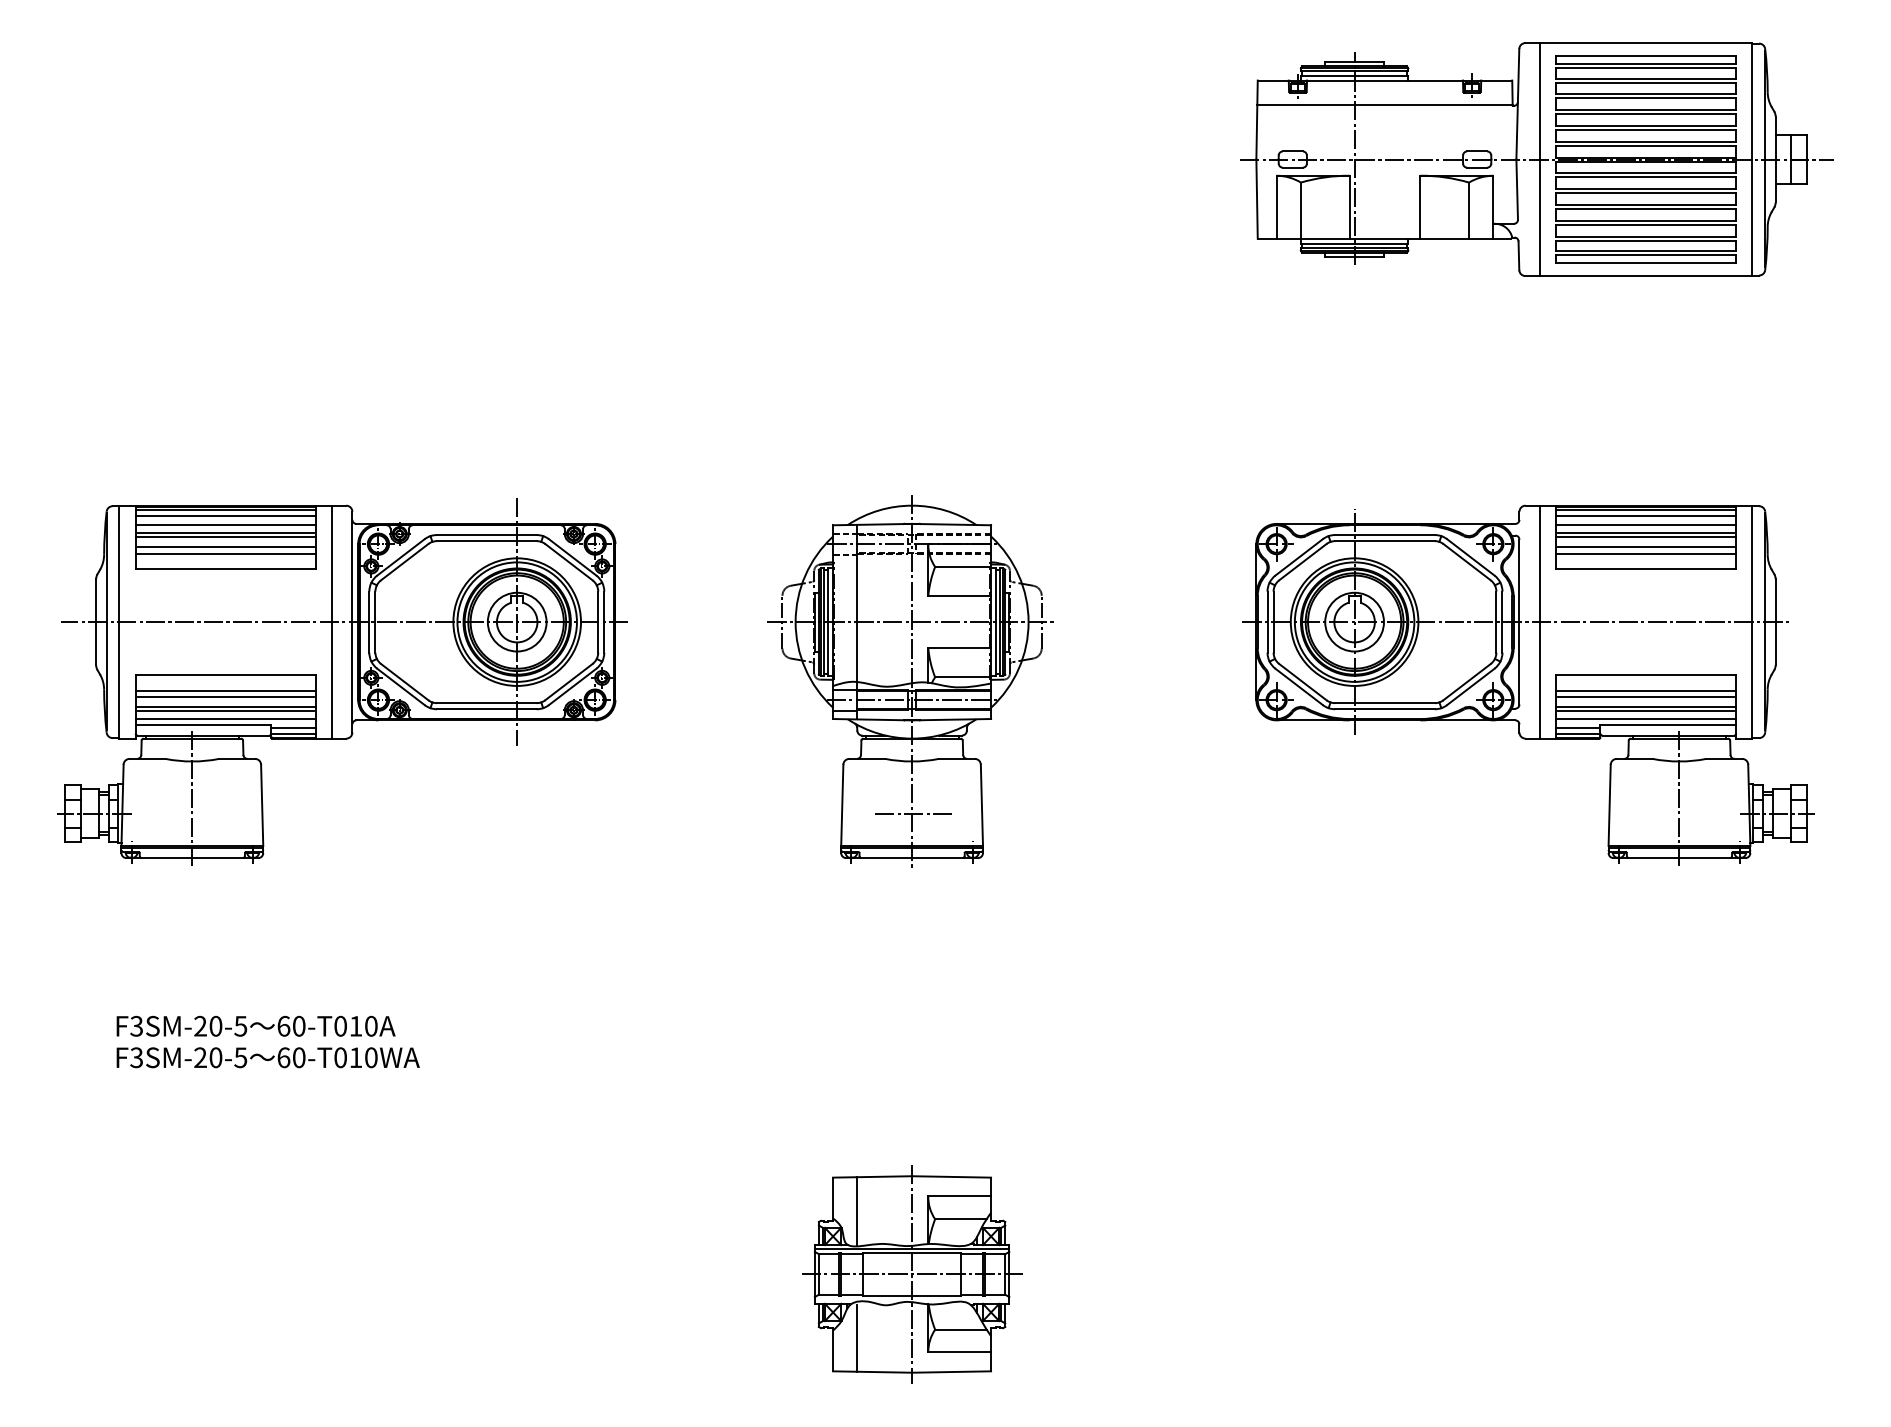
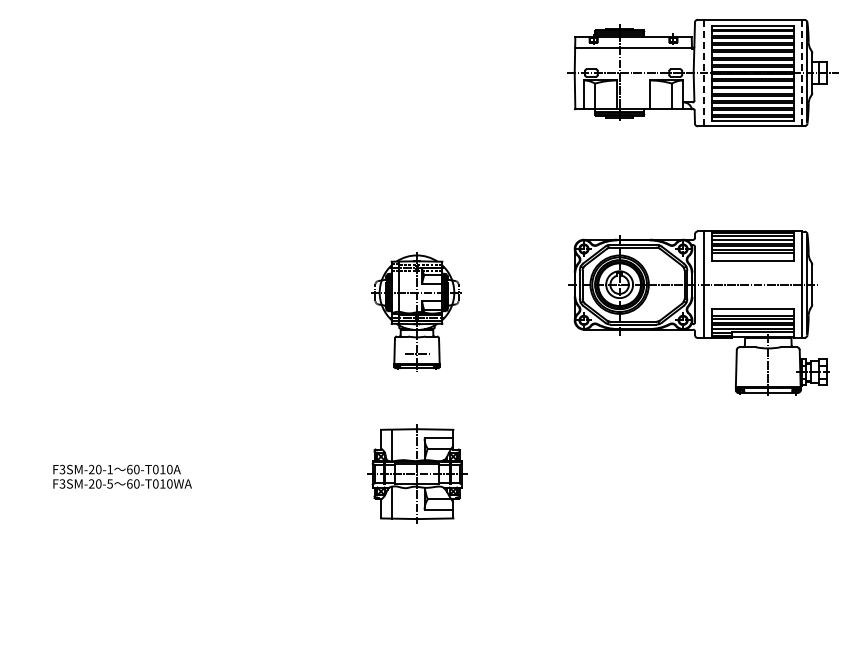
line: (1540, 158) -> (704, 72), solid -> dashed
line: (1752, 158) -> (801, 72), solid -> dashed
part: (342, 680) -> (156, 311), removed
part: (910, 680) -> (416, 311), size x0.7
text: (239, 1026) -> (109, 469), F3SM-20-5 -> F3SM-20-1
part: (912, 1273) -> (417, 473), moved

